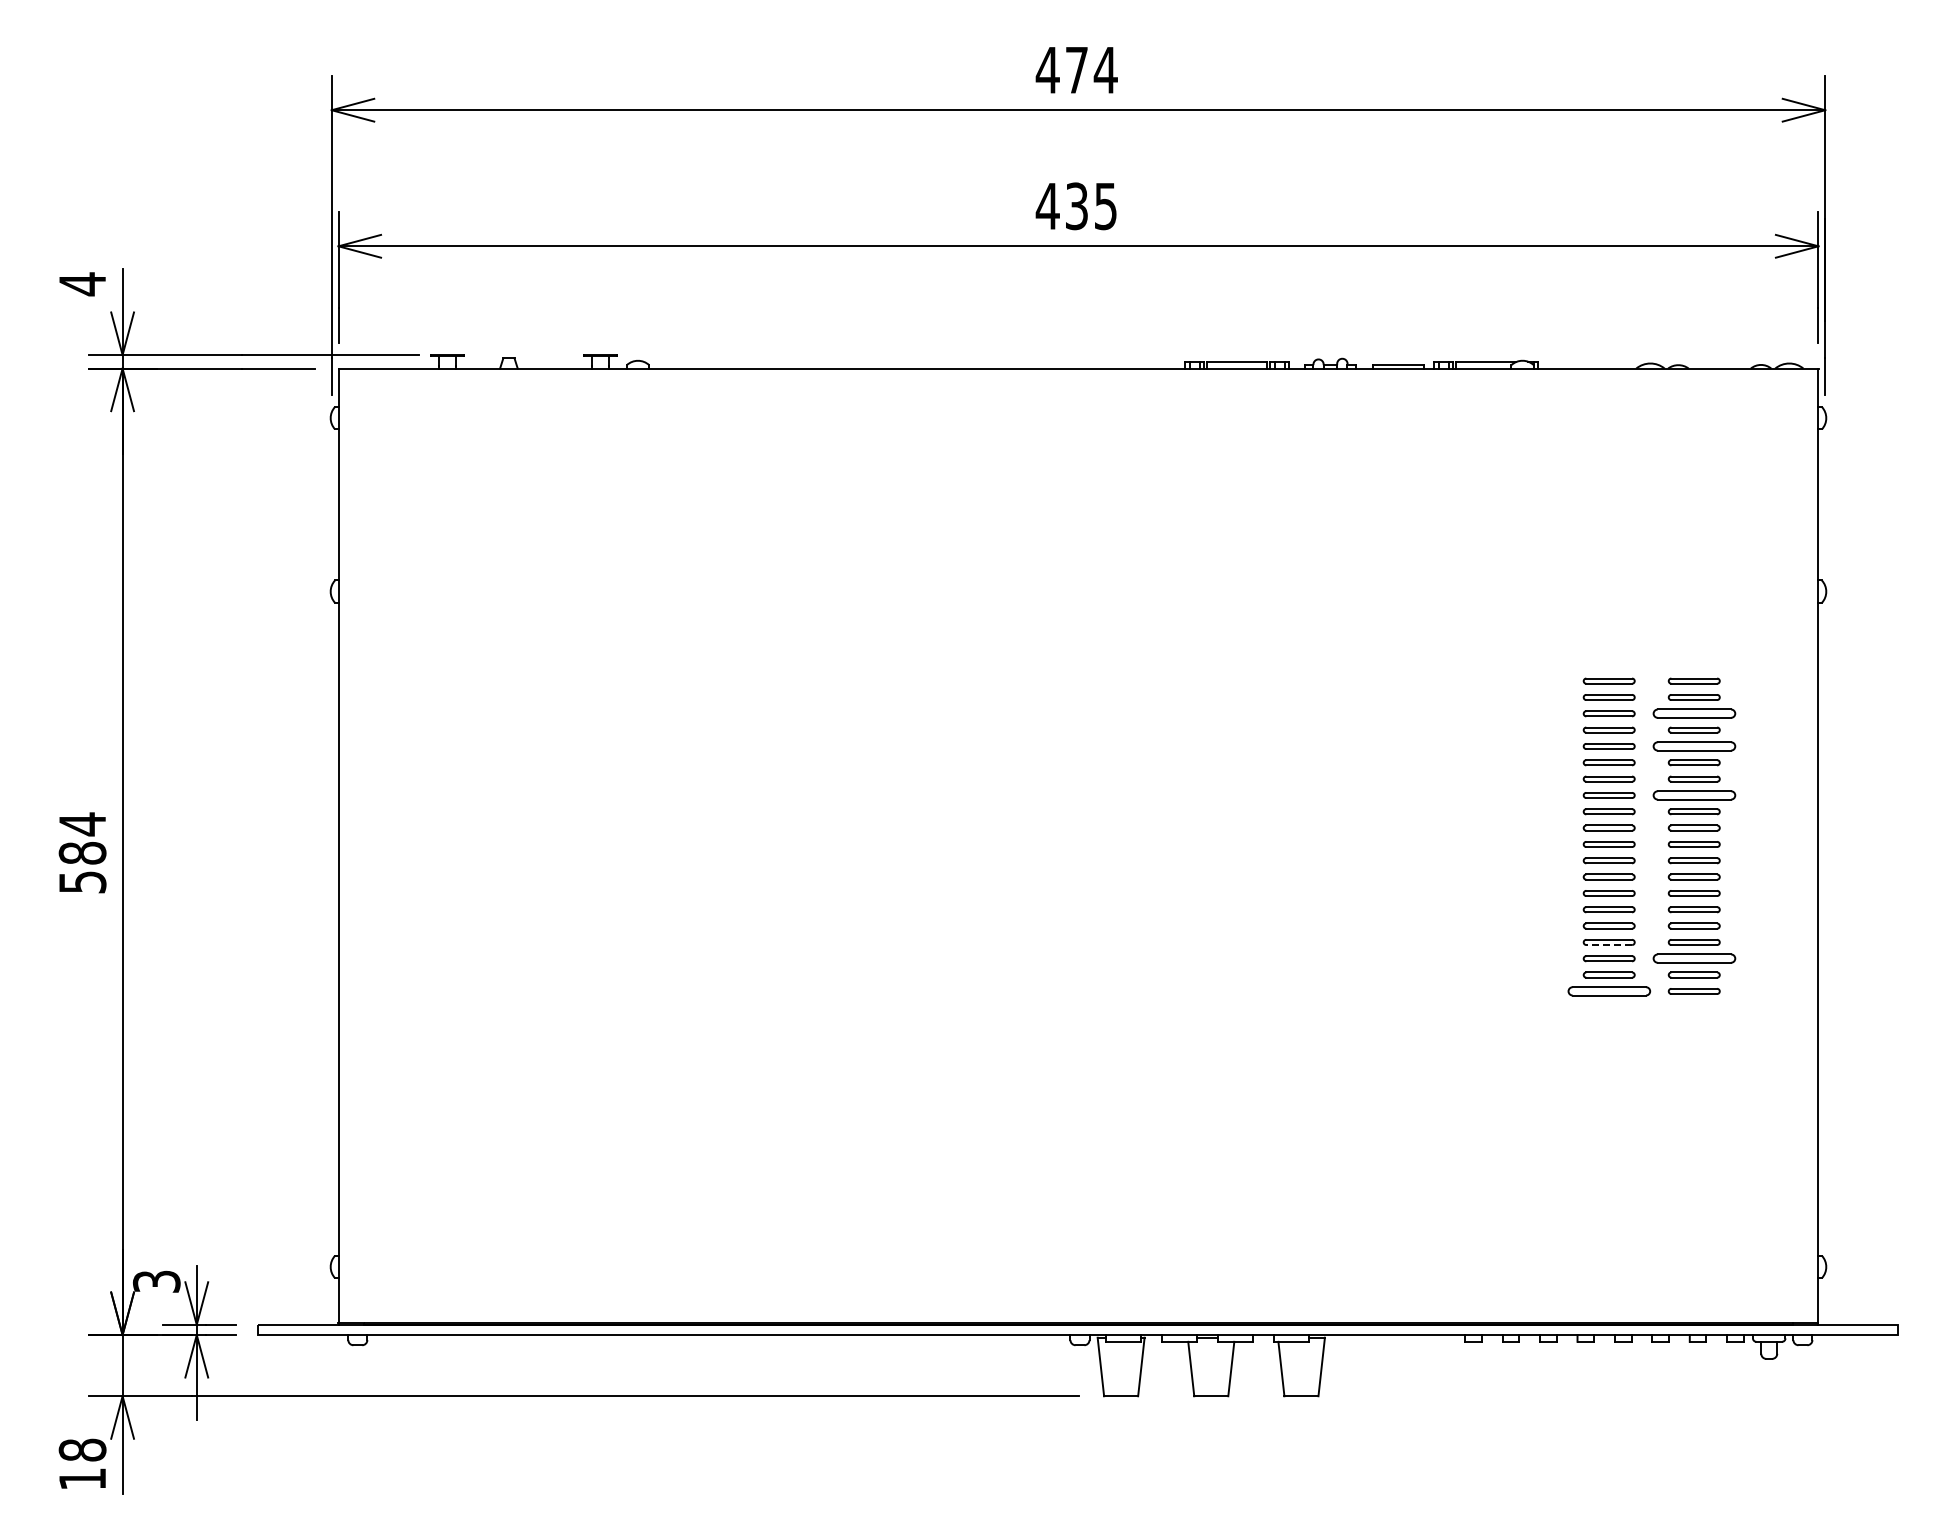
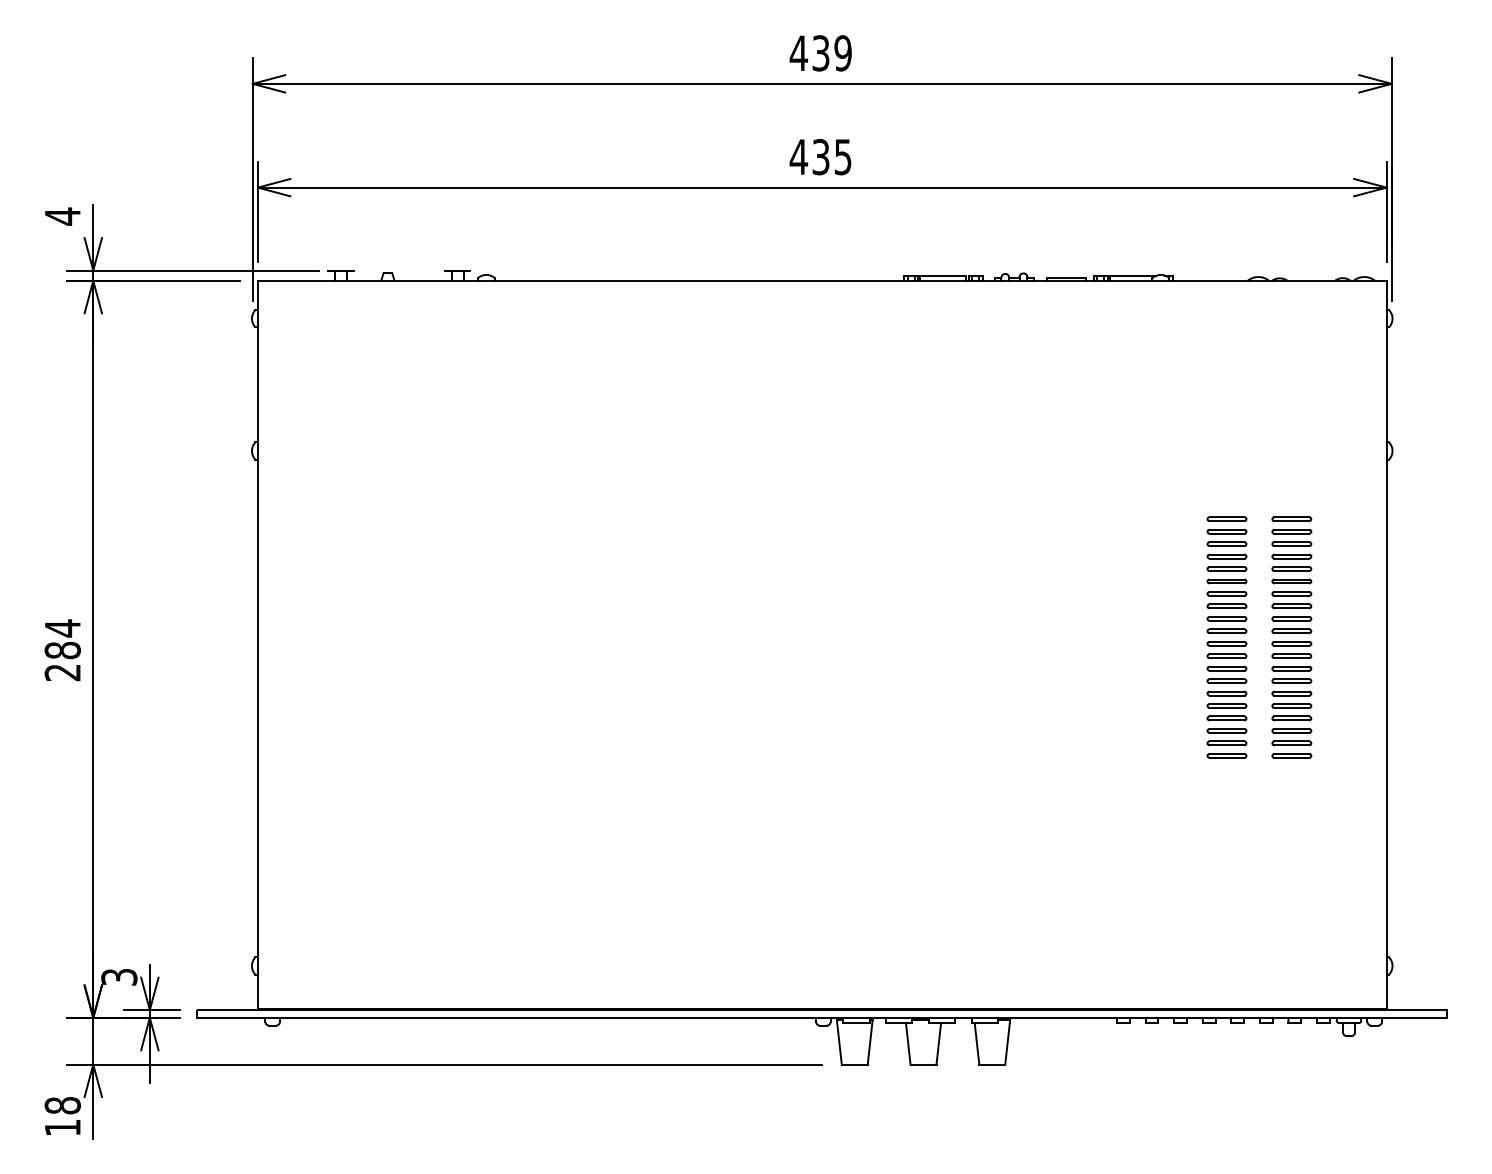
text: (1091, 70) -> (832, 53), 474 -> 439
part: (1693, 713) -> (1291, 543), size x0.62
part: (1693, 746) -> (1291, 569), size x0.62
part: (1693, 795) -> (1291, 606), size x0.62
text: (82, 882) -> (62, 672), 584 -> 284
line: (1609, 945) -> (1227, 720), dashed -> solid
part: (1693, 958) -> (1291, 730), size x0.62
part: (1608, 991) -> (1226, 755), size x0.62

